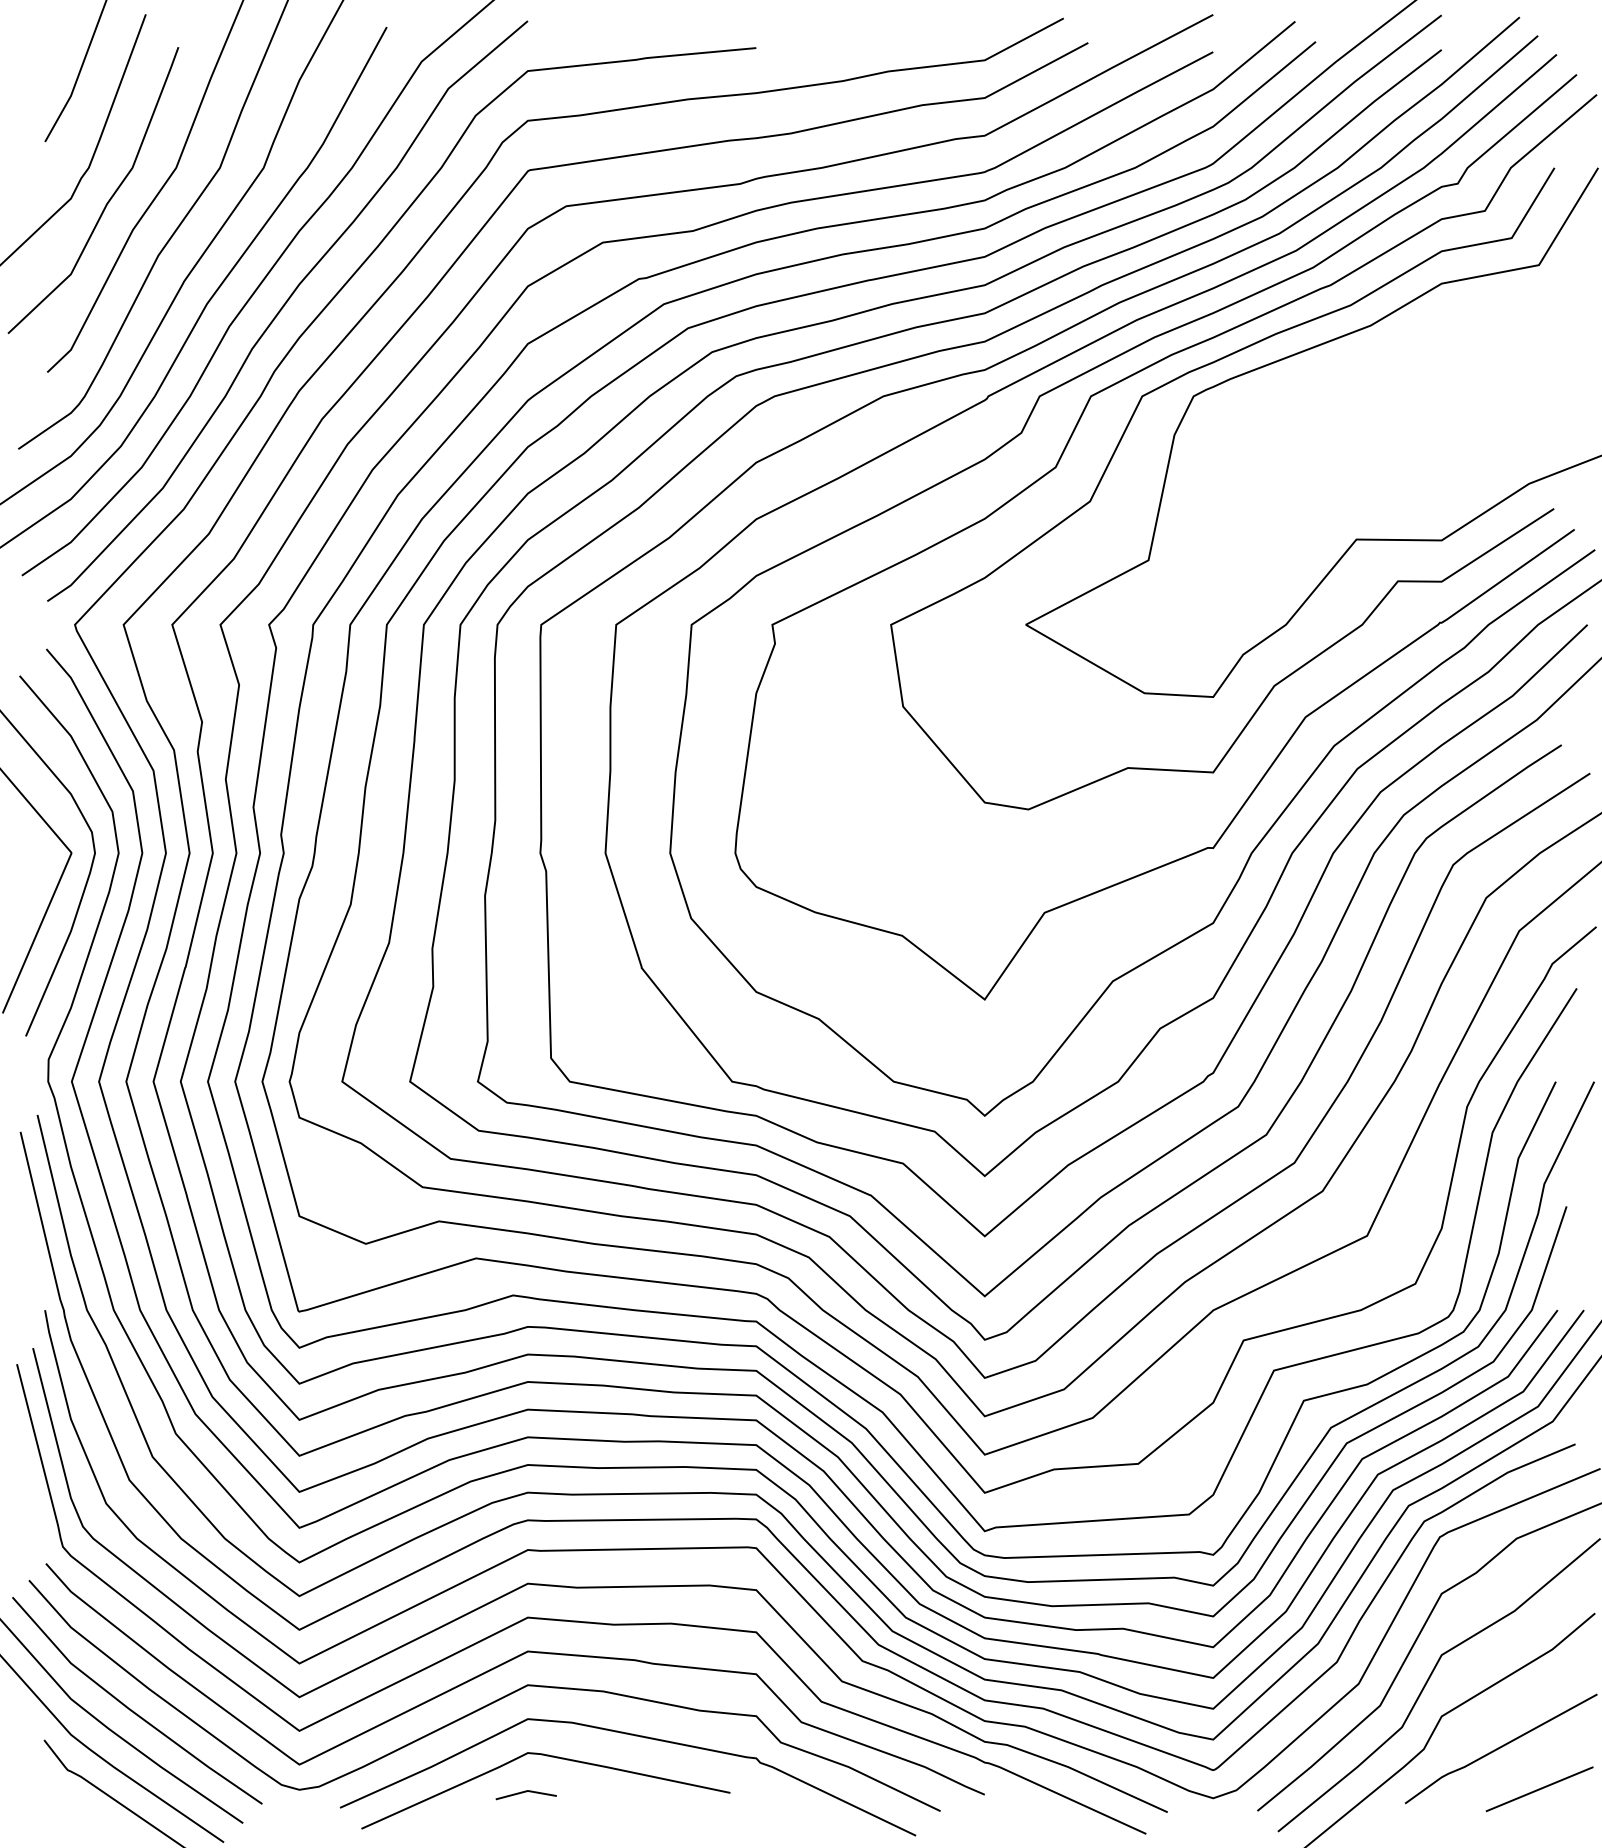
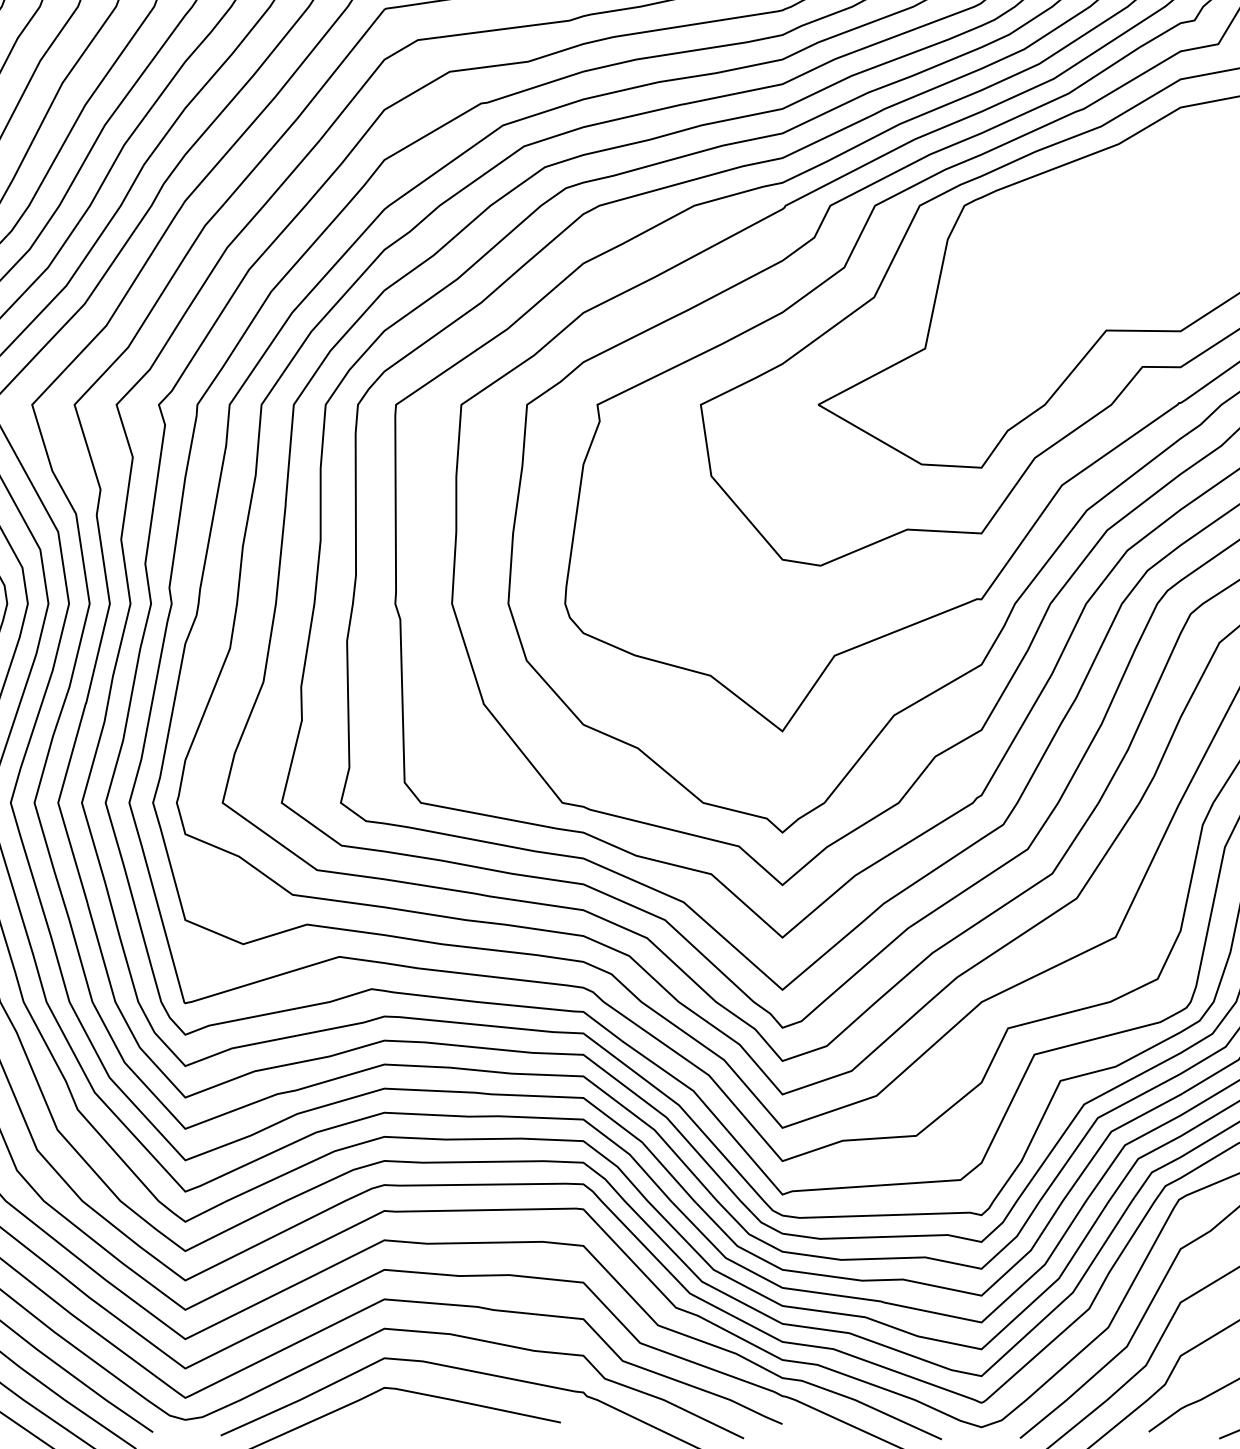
line: (525, 1792) -> (382, 1422), removed

